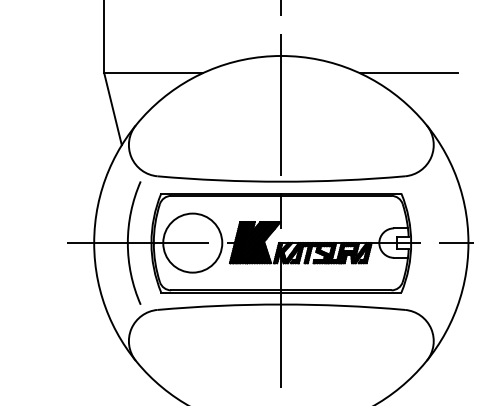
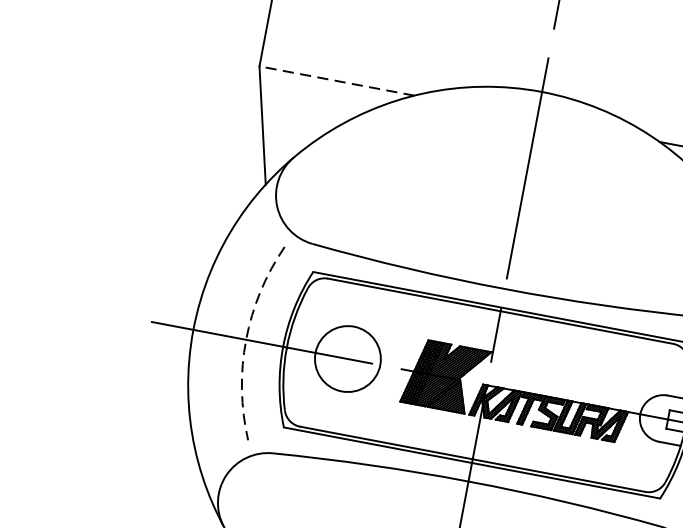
line: (153, 73) -> (336, 81), solid -> dashed
circle: (192, 242) -> (347, 357), size x0.7
arc: (127, 243) -> (245, 340), solid -> dashed

